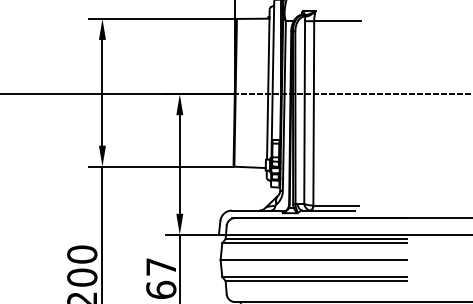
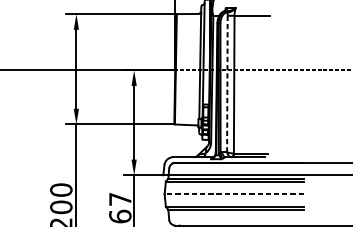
line: (304, 113) -> (227, 84), solid -> dashed
line: (313, 260) -> (234, 194), solid -> dashed

